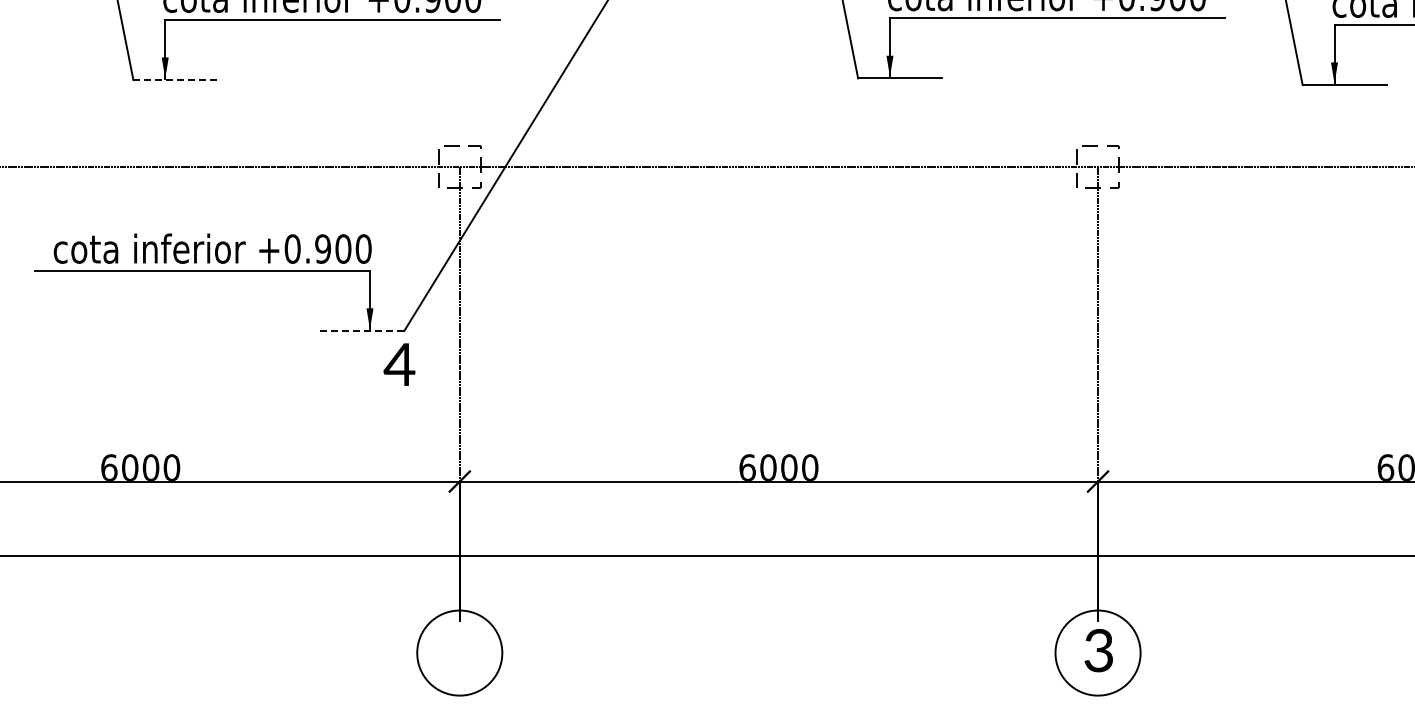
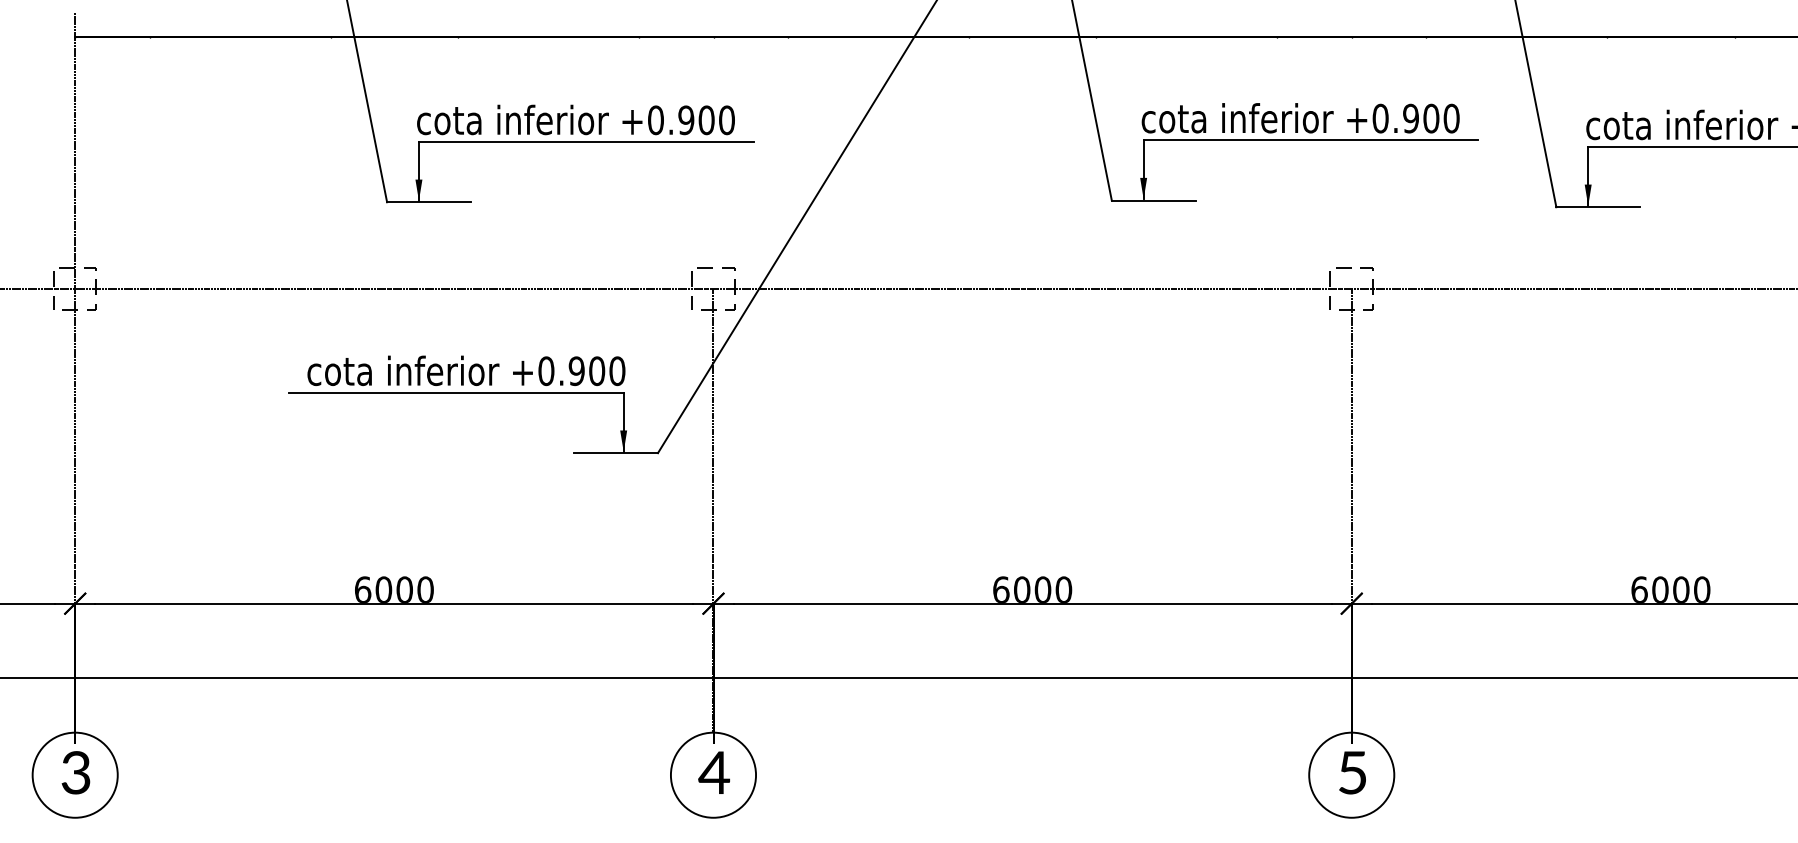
line: (175, 80) -> (429, 202), dashed -> solid
line: (362, 331) -> (616, 453), dashed -> solid
text: (398, 364) -> (713, 772), moved
text: (1098, 650) -> (1352, 772), 3 -> 5

